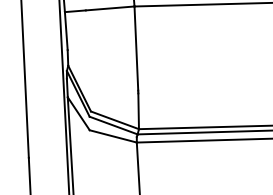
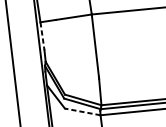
line: (66, 31) -> (42, 36), solid -> dashed
line: (112, 136) -> (82, 112), solid -> dashed

